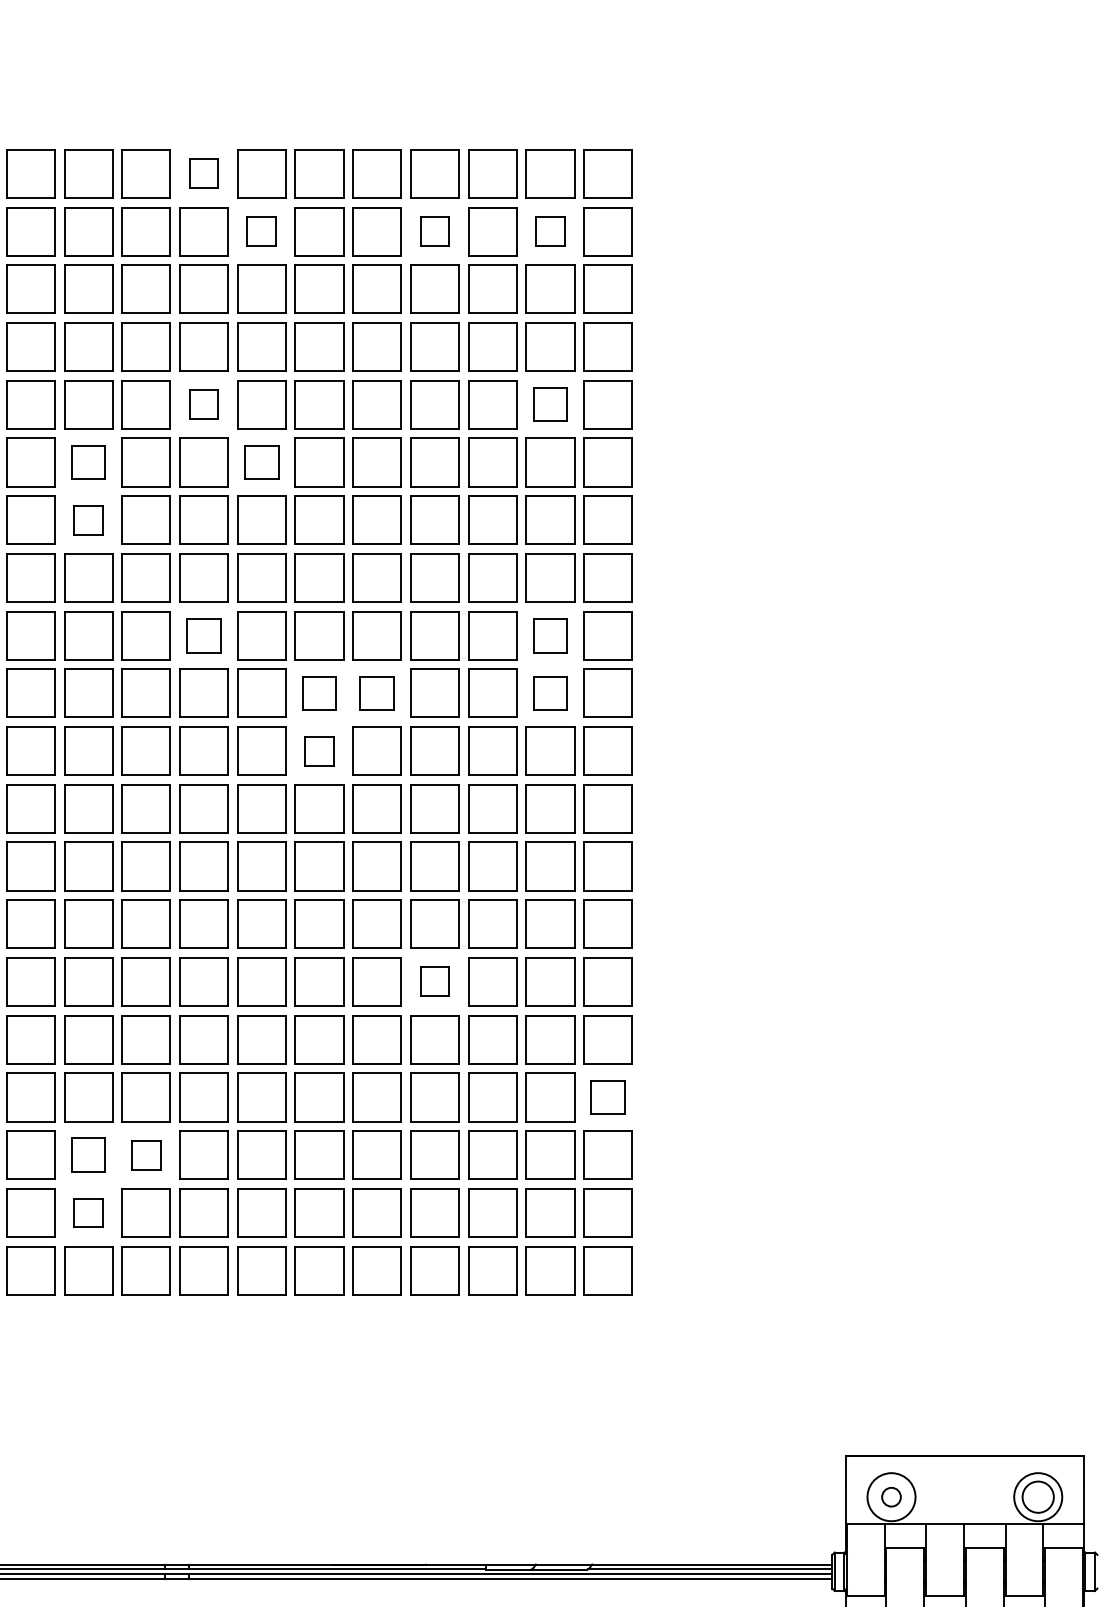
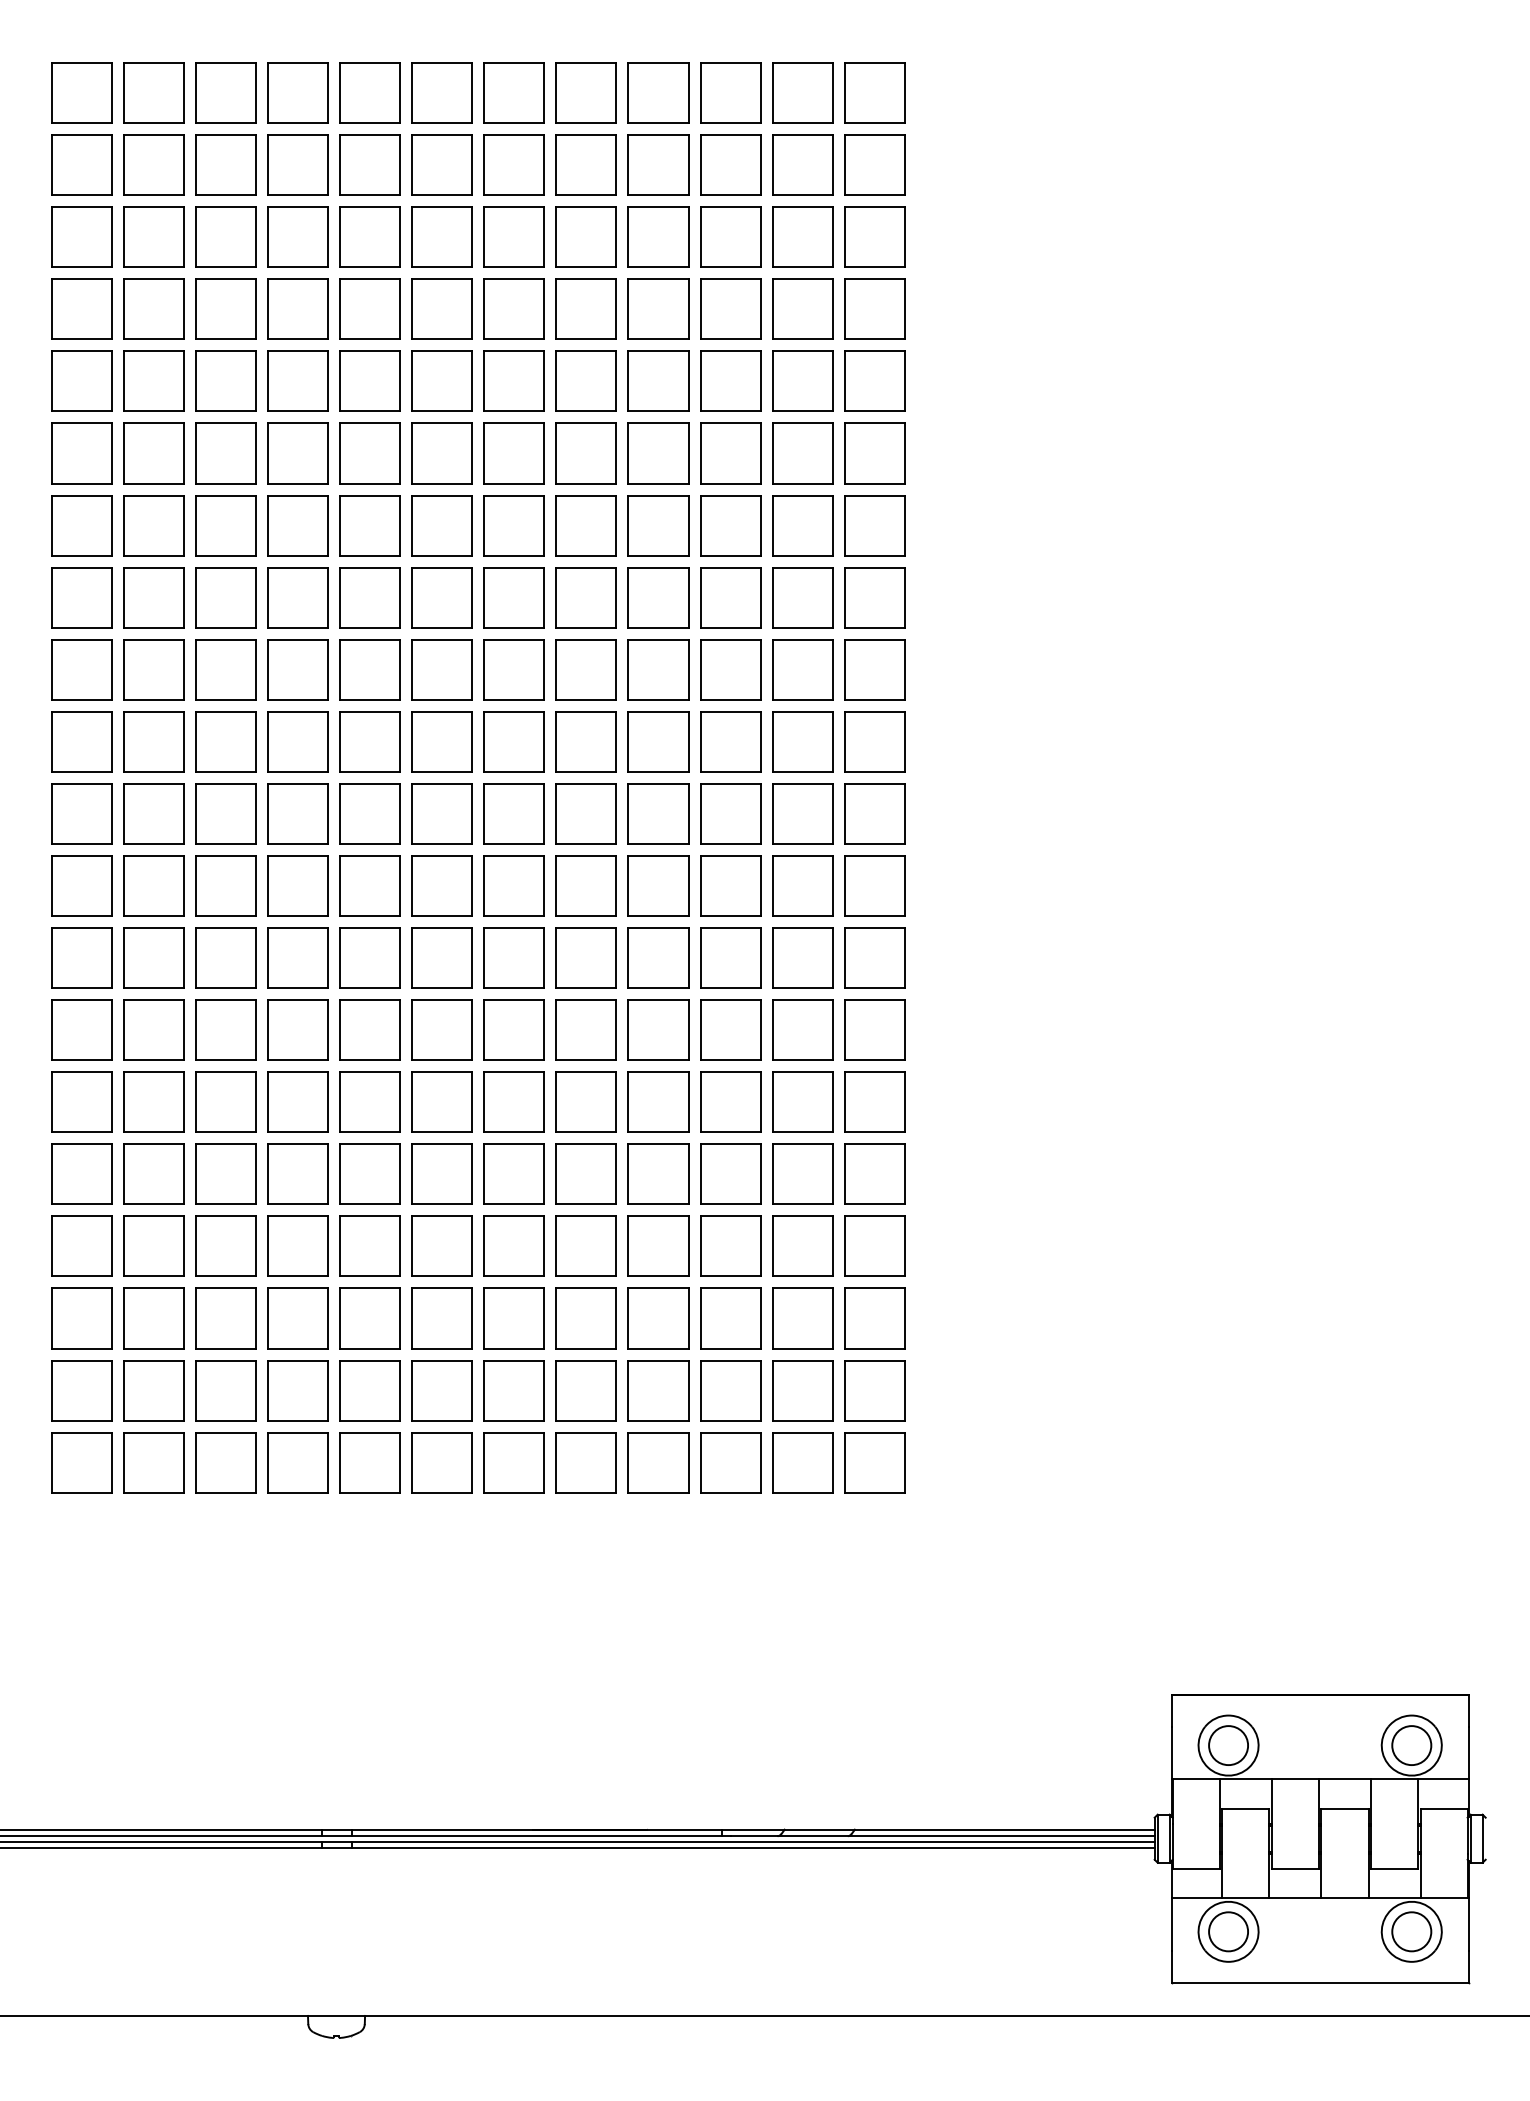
part: (203, 173) -> (369, 92), size x1.67
part: (261, 231) -> (441, 164), size x1.67
part: (434, 231) -> (658, 164), size x1.67
part: (550, 231) -> (802, 164), size x1.67
part: (203, 404) -> (369, 380), size x1.67
part: (550, 404) -> (802, 380), size x1.43
part: (88, 462) -> (225, 453), size x1.43
part: (261, 462) -> (441, 453), size x1.43
part: (88, 520) -> (225, 525), size x1.67
part: (203, 635) -> (369, 669), size x1.43
part: (550, 635) -> (802, 669), size x1.43
part: (318, 693) -> (513, 741), size x1.43
part: (376, 693) -> (585, 741), size x1.43
part: (550, 693) -> (802, 741), size x1.43
part: (318, 750) -> (513, 813), size x1.67
part: (434, 981) -> (658, 1101), size x1.67
part: (607, 1096) -> (874, 1245), size x1.43
part: (88, 1155) -> (225, 1318), size x1.43
part: (145, 1155) -> (297, 1318), size x1.67
part: (88, 1212) -> (225, 1390), size x1.67
circle: (891, 1497) -> (1228, 1745), size x1.67

